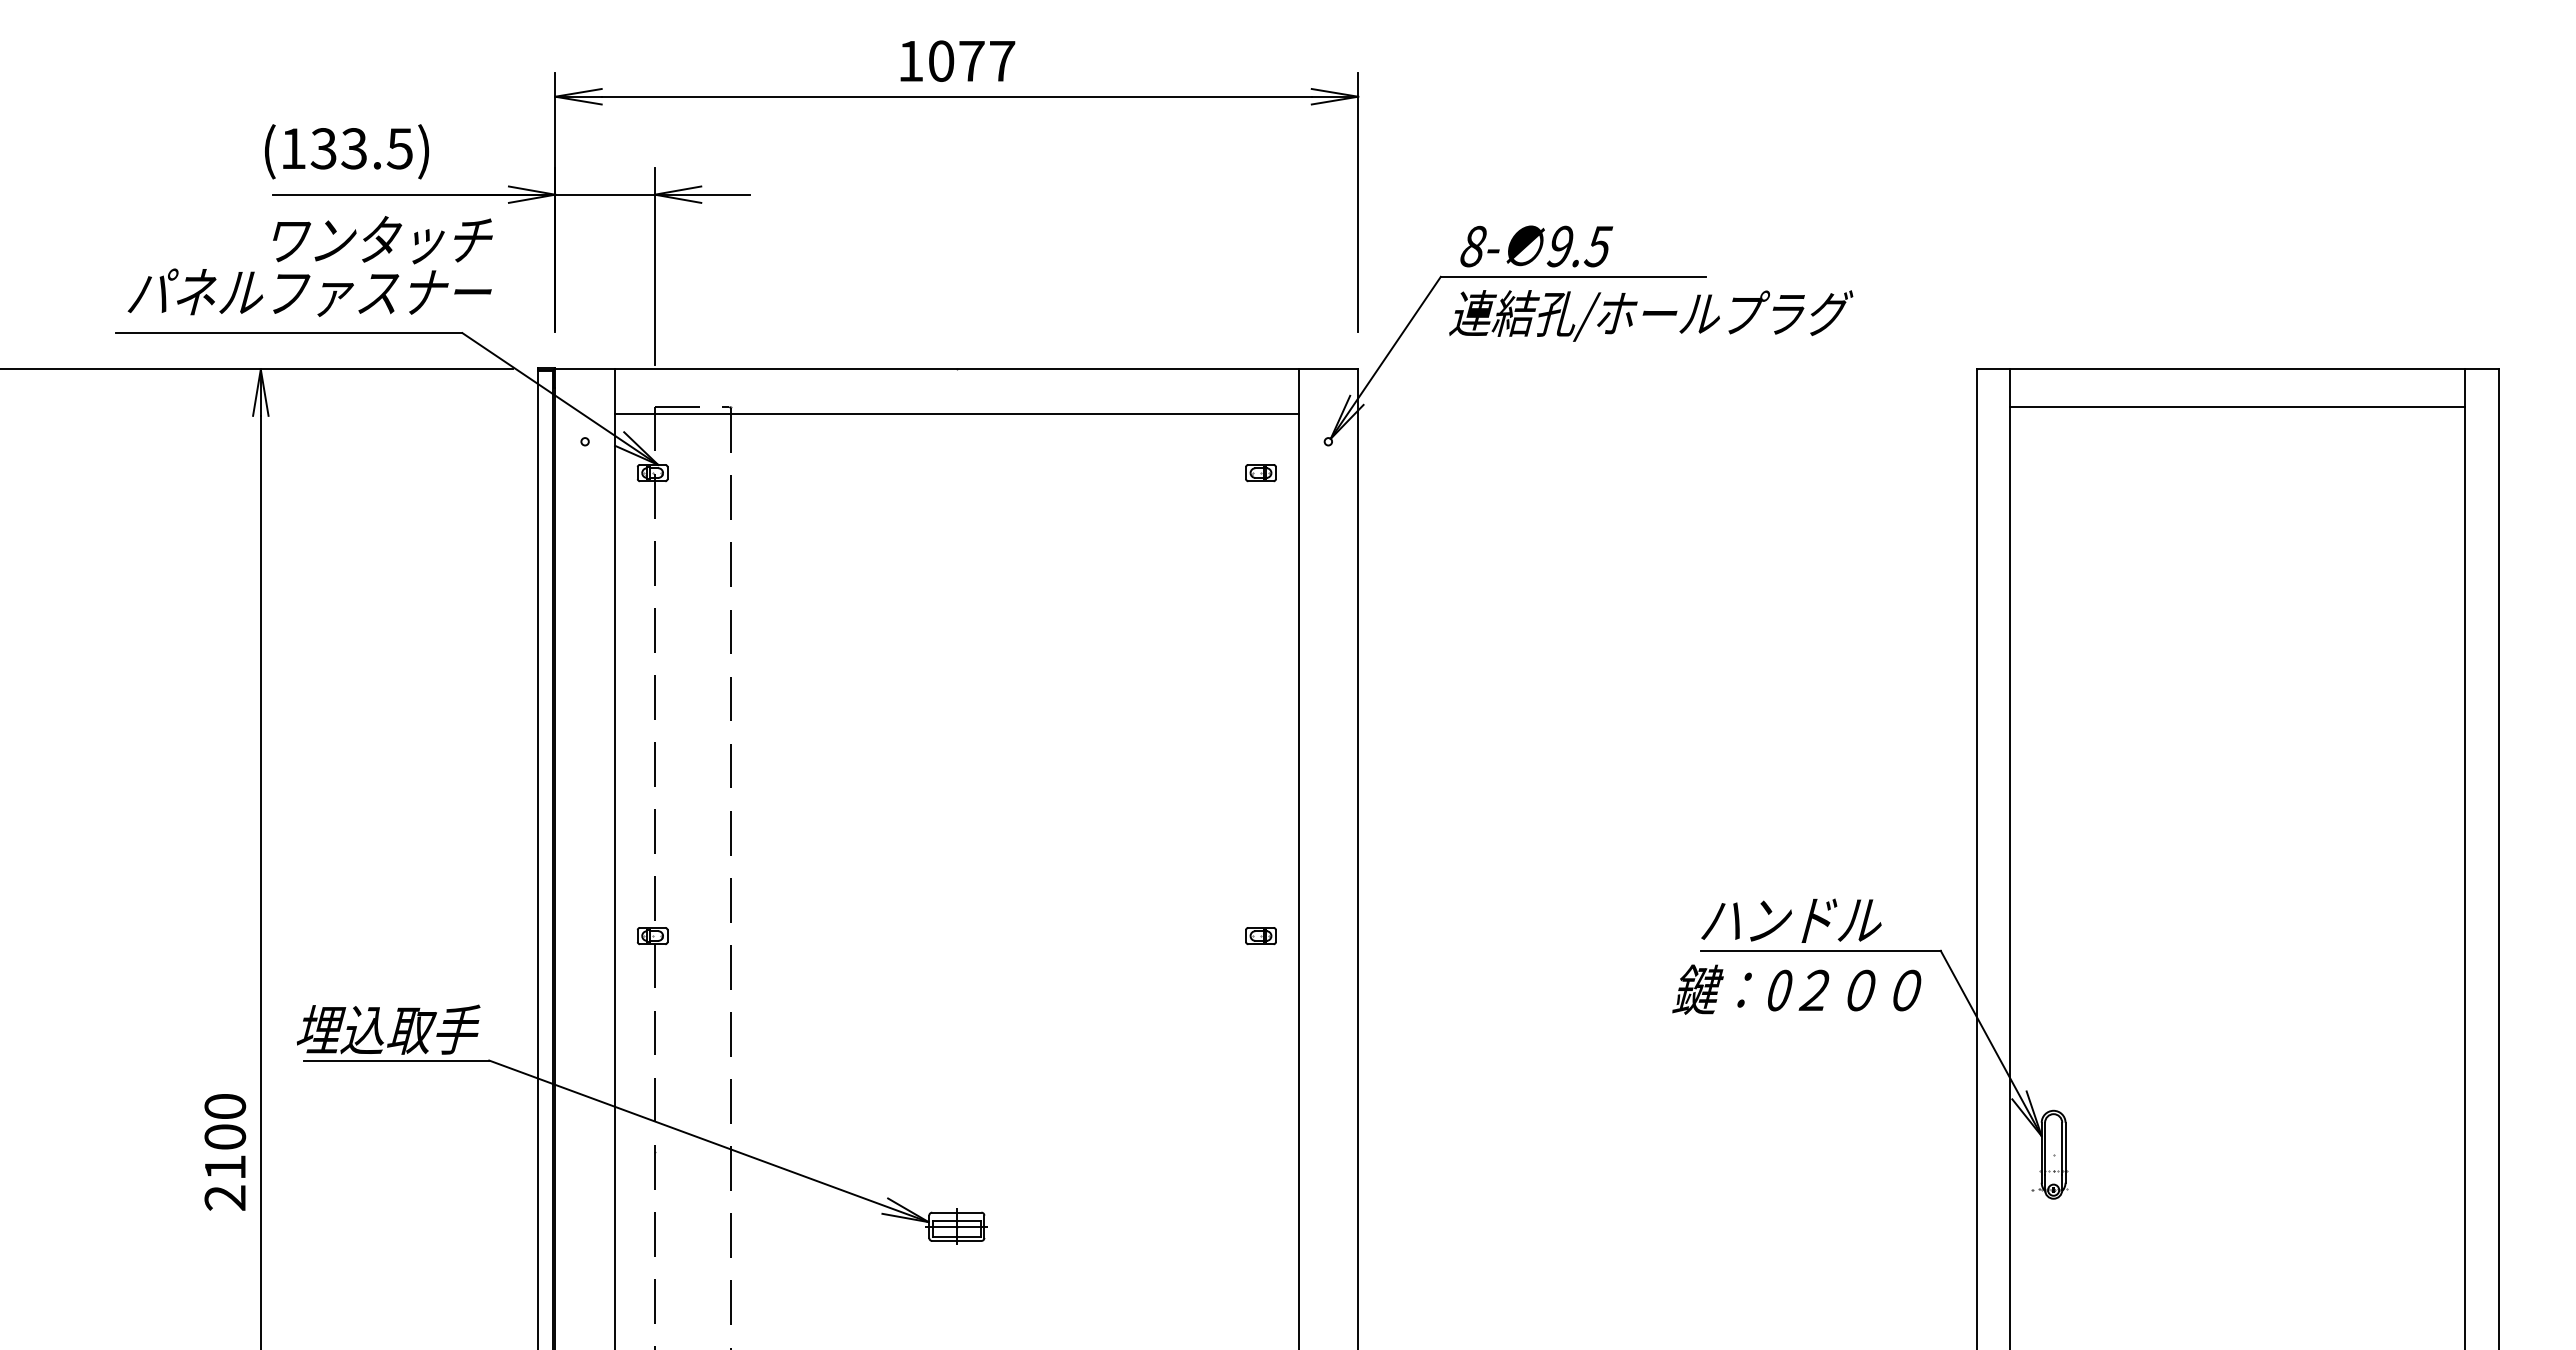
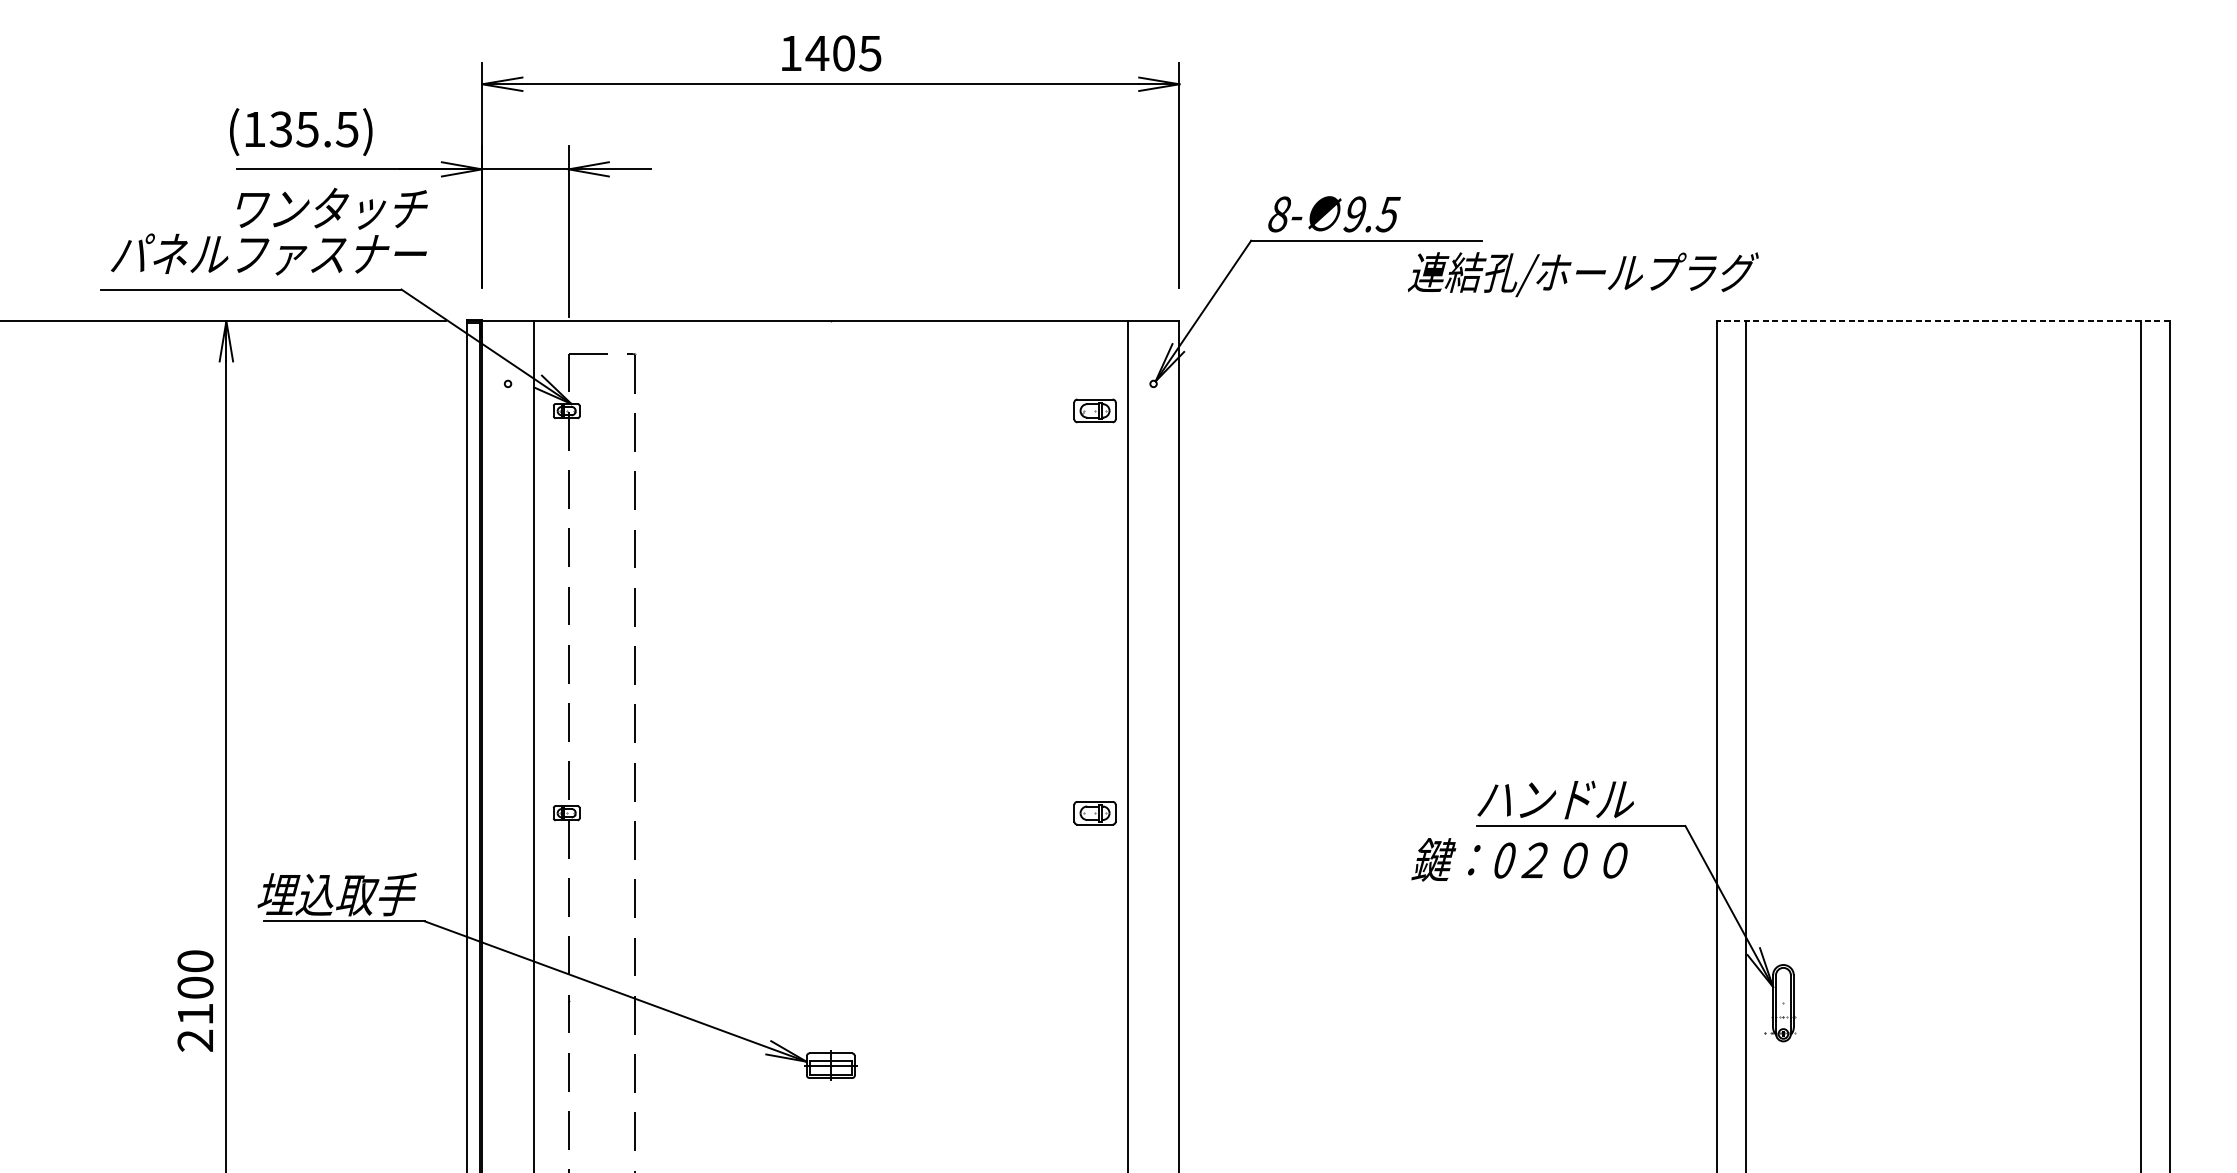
text: (971, 60) -> (843, 52), 1077 -> 1405
text: (353, 148) -> (306, 129), (133.5) -> (135.5)
text: (1651, 315) -> (1583, 274), moved
line: (2237, 369) -> (1943, 321), solid -> dashed
line: (2237, 406) -> (1943, 353), removed
line: (956, 414) -> (830, 360), removed
part: (1260, 473) -> (1094, 411), size x1.6
part: (1260, 935) -> (1094, 812), size x1.6
text: (1796, 989) -> (1519, 859), moved

